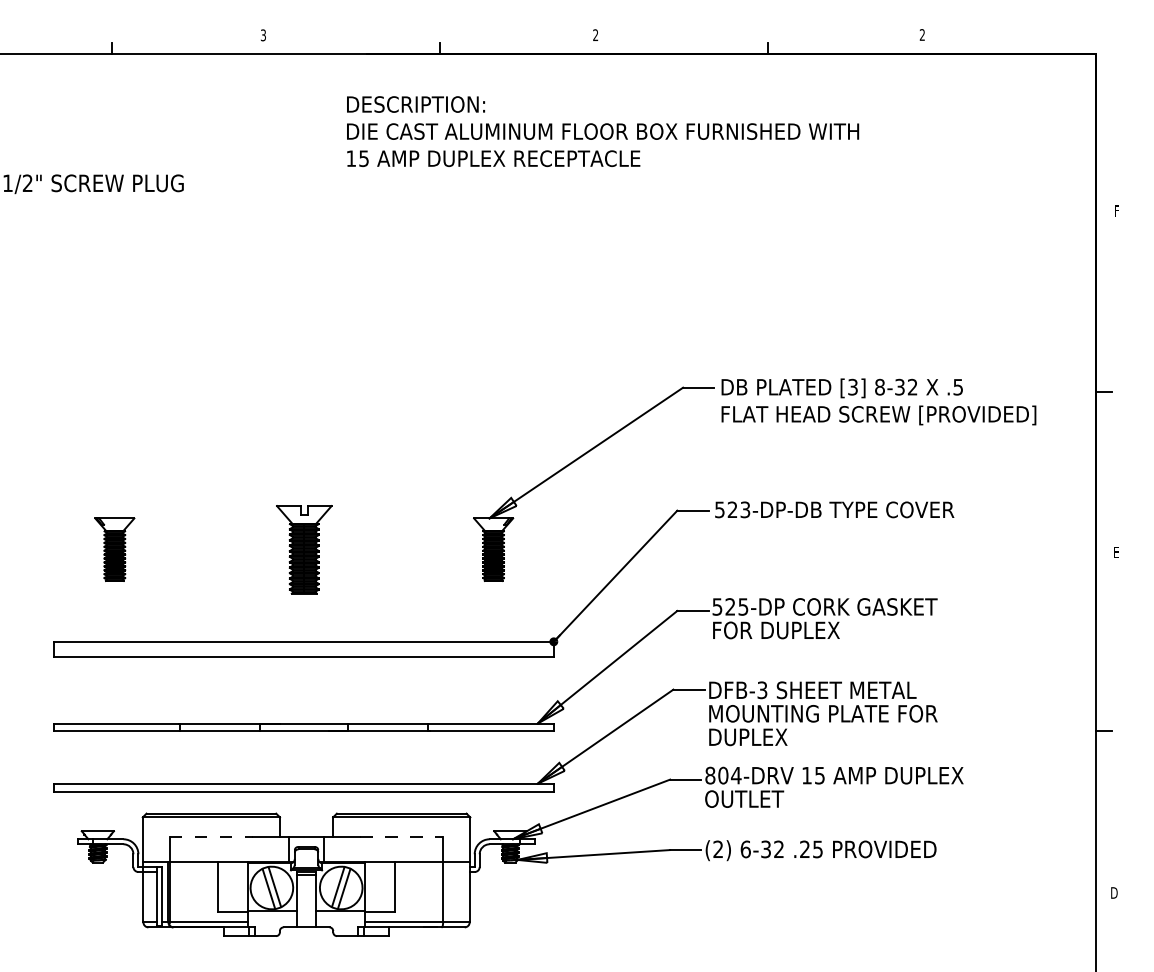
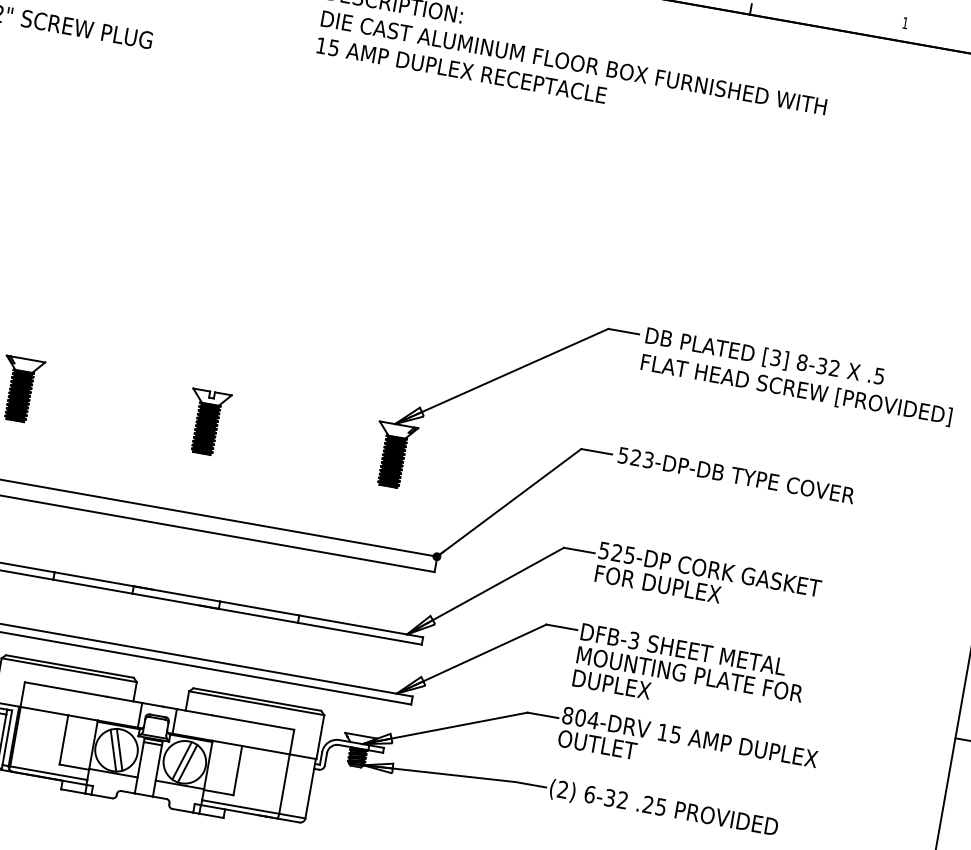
text: (921, 34) -> (904, 22), 2 -> 1
part: (303, 549) -> (206, 422), size x0.71
line: (211, 837) -> (65, 690), dashed -> solid
line: (401, 837) -> (252, 723), dashed -> solid

